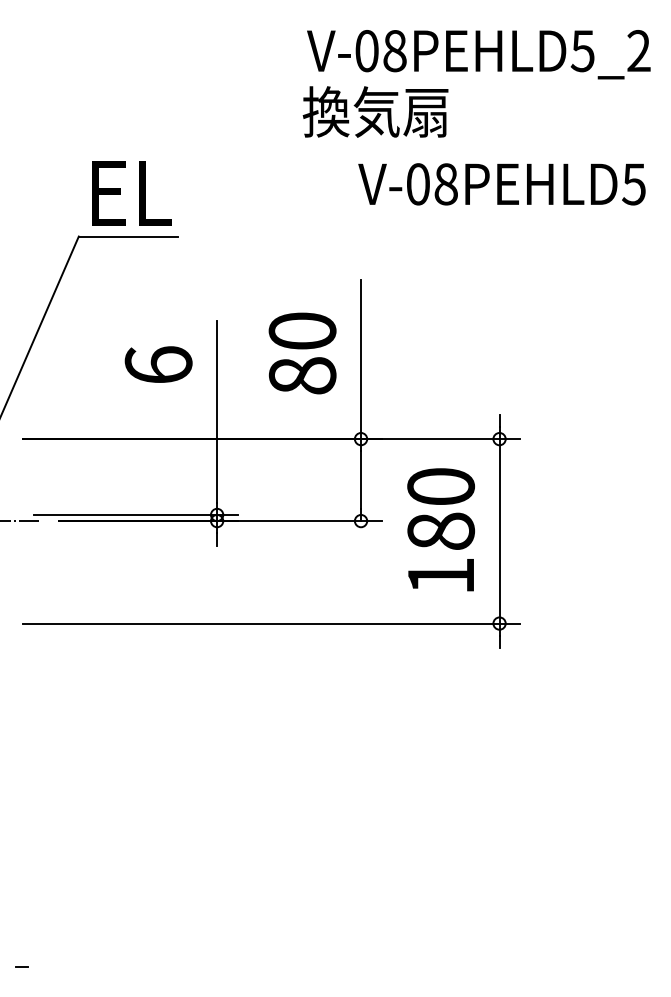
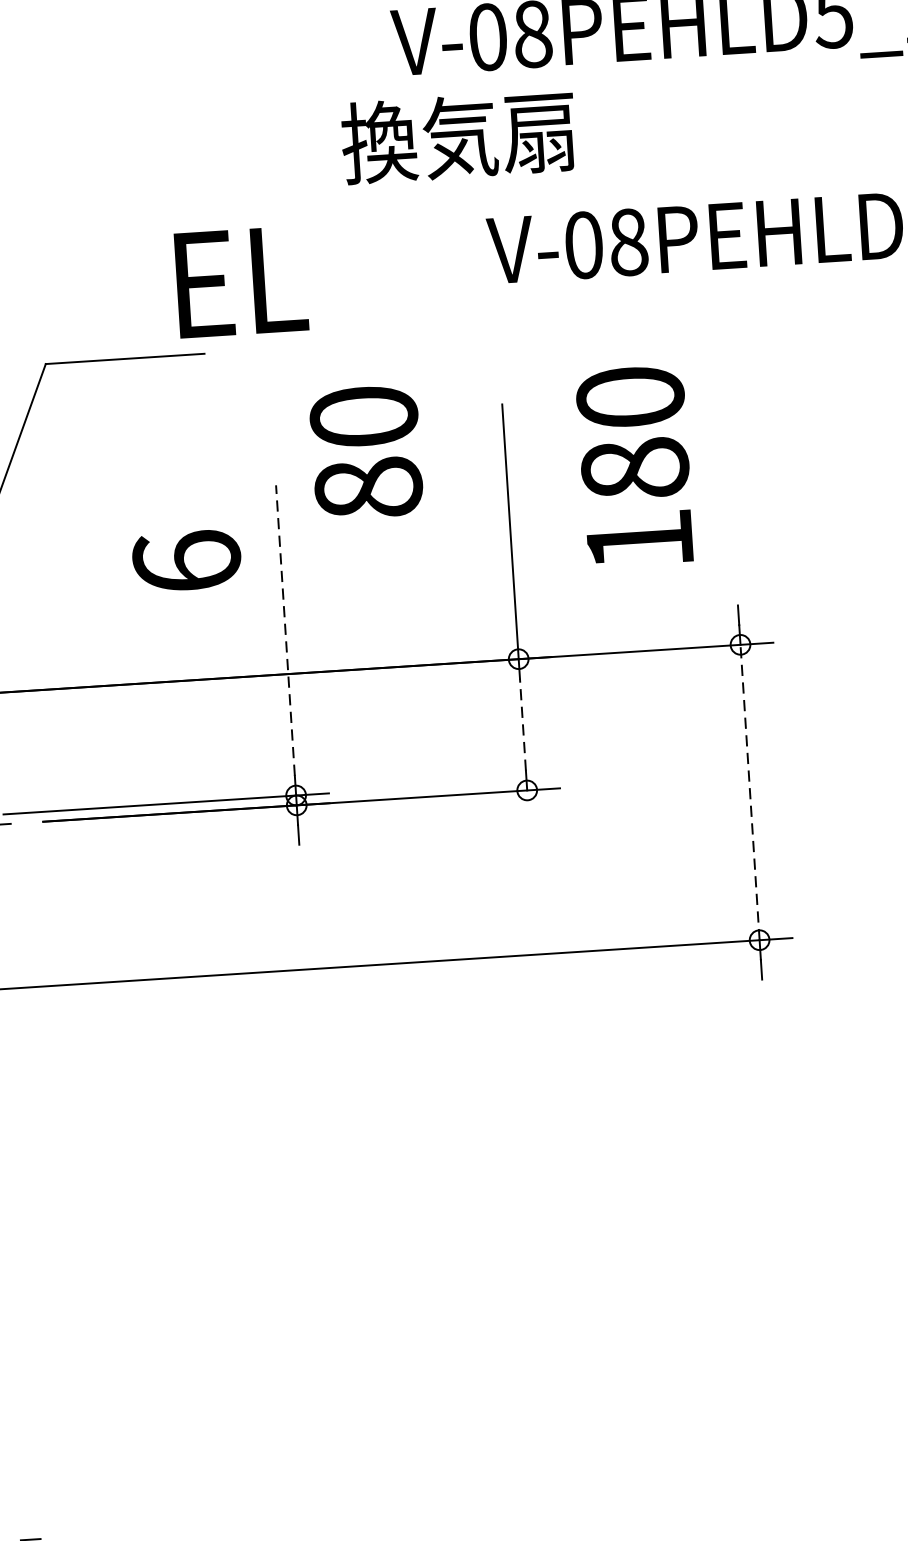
text: (375, 111) -> (458, 136), moved
text: (131, 193) -> (240, 282), moved
text: (302, 353) -> (366, 452), moved
line: (217, 411) -> (285, 629), solid -> dashed
line: (361, 480) -> (523, 725), solid -> dashed
text: (440, 529) -> (633, 465), moved
line: (499, 530) -> (749, 791), solid -> dashed

